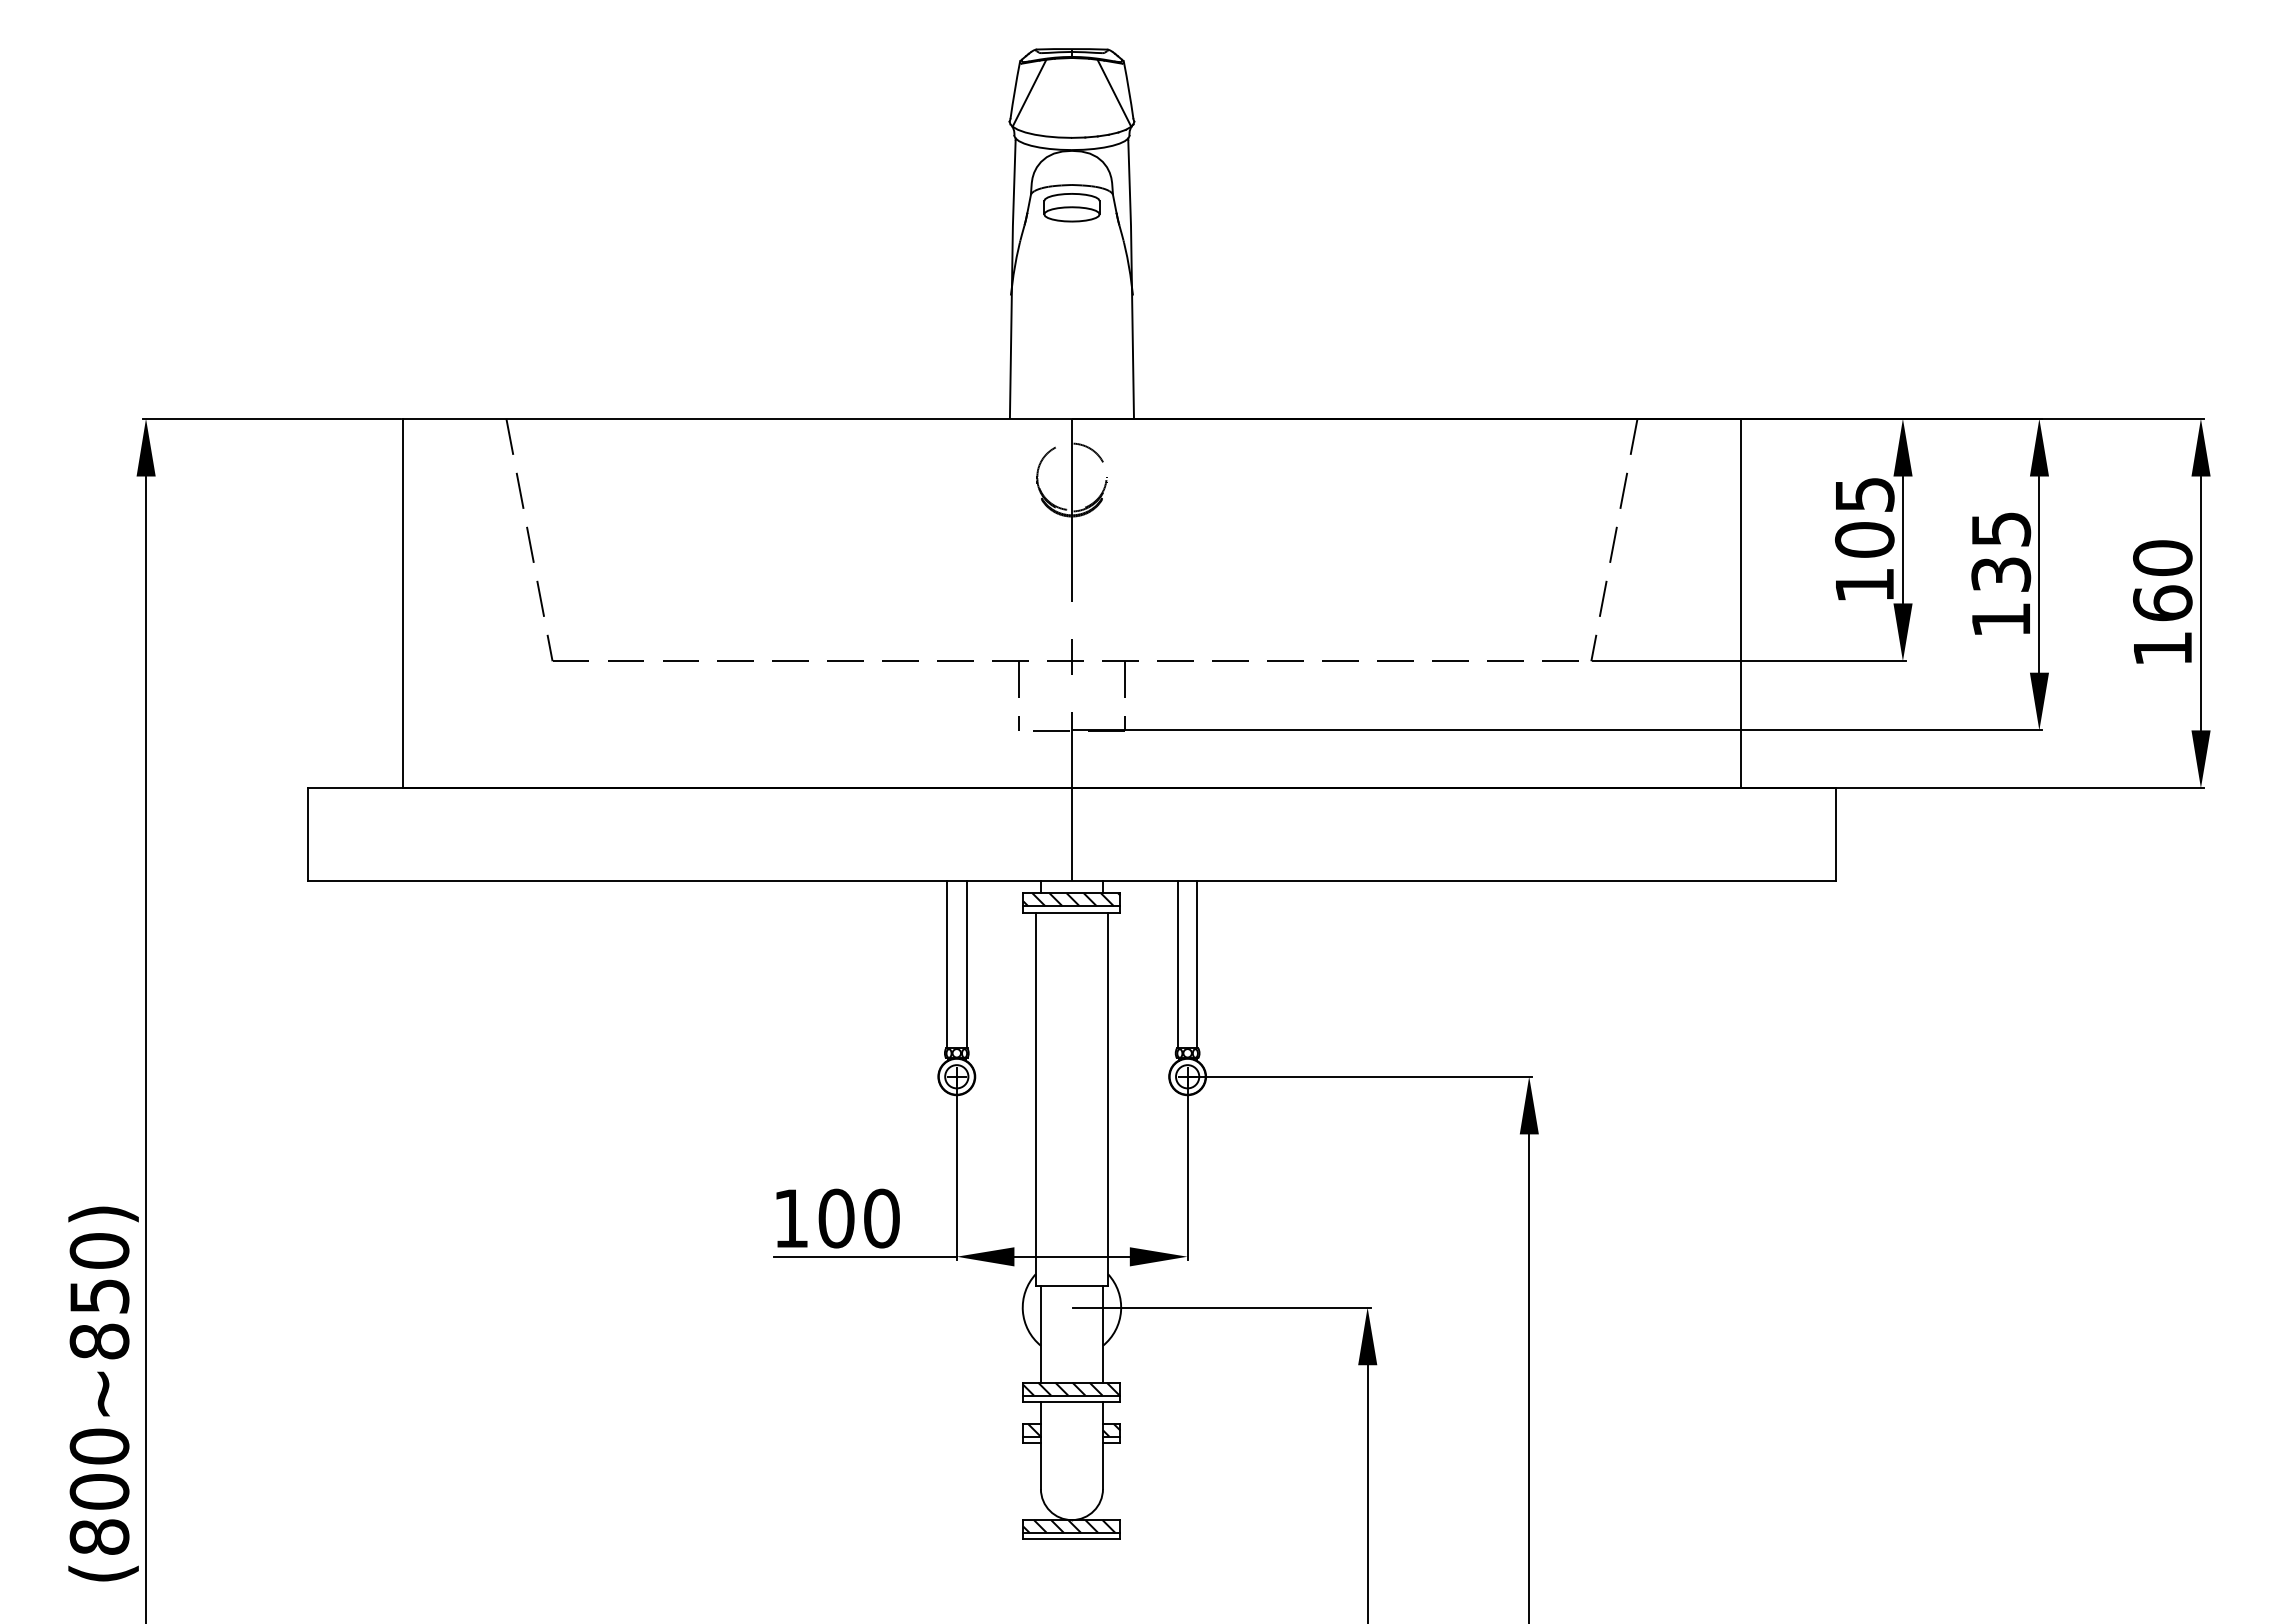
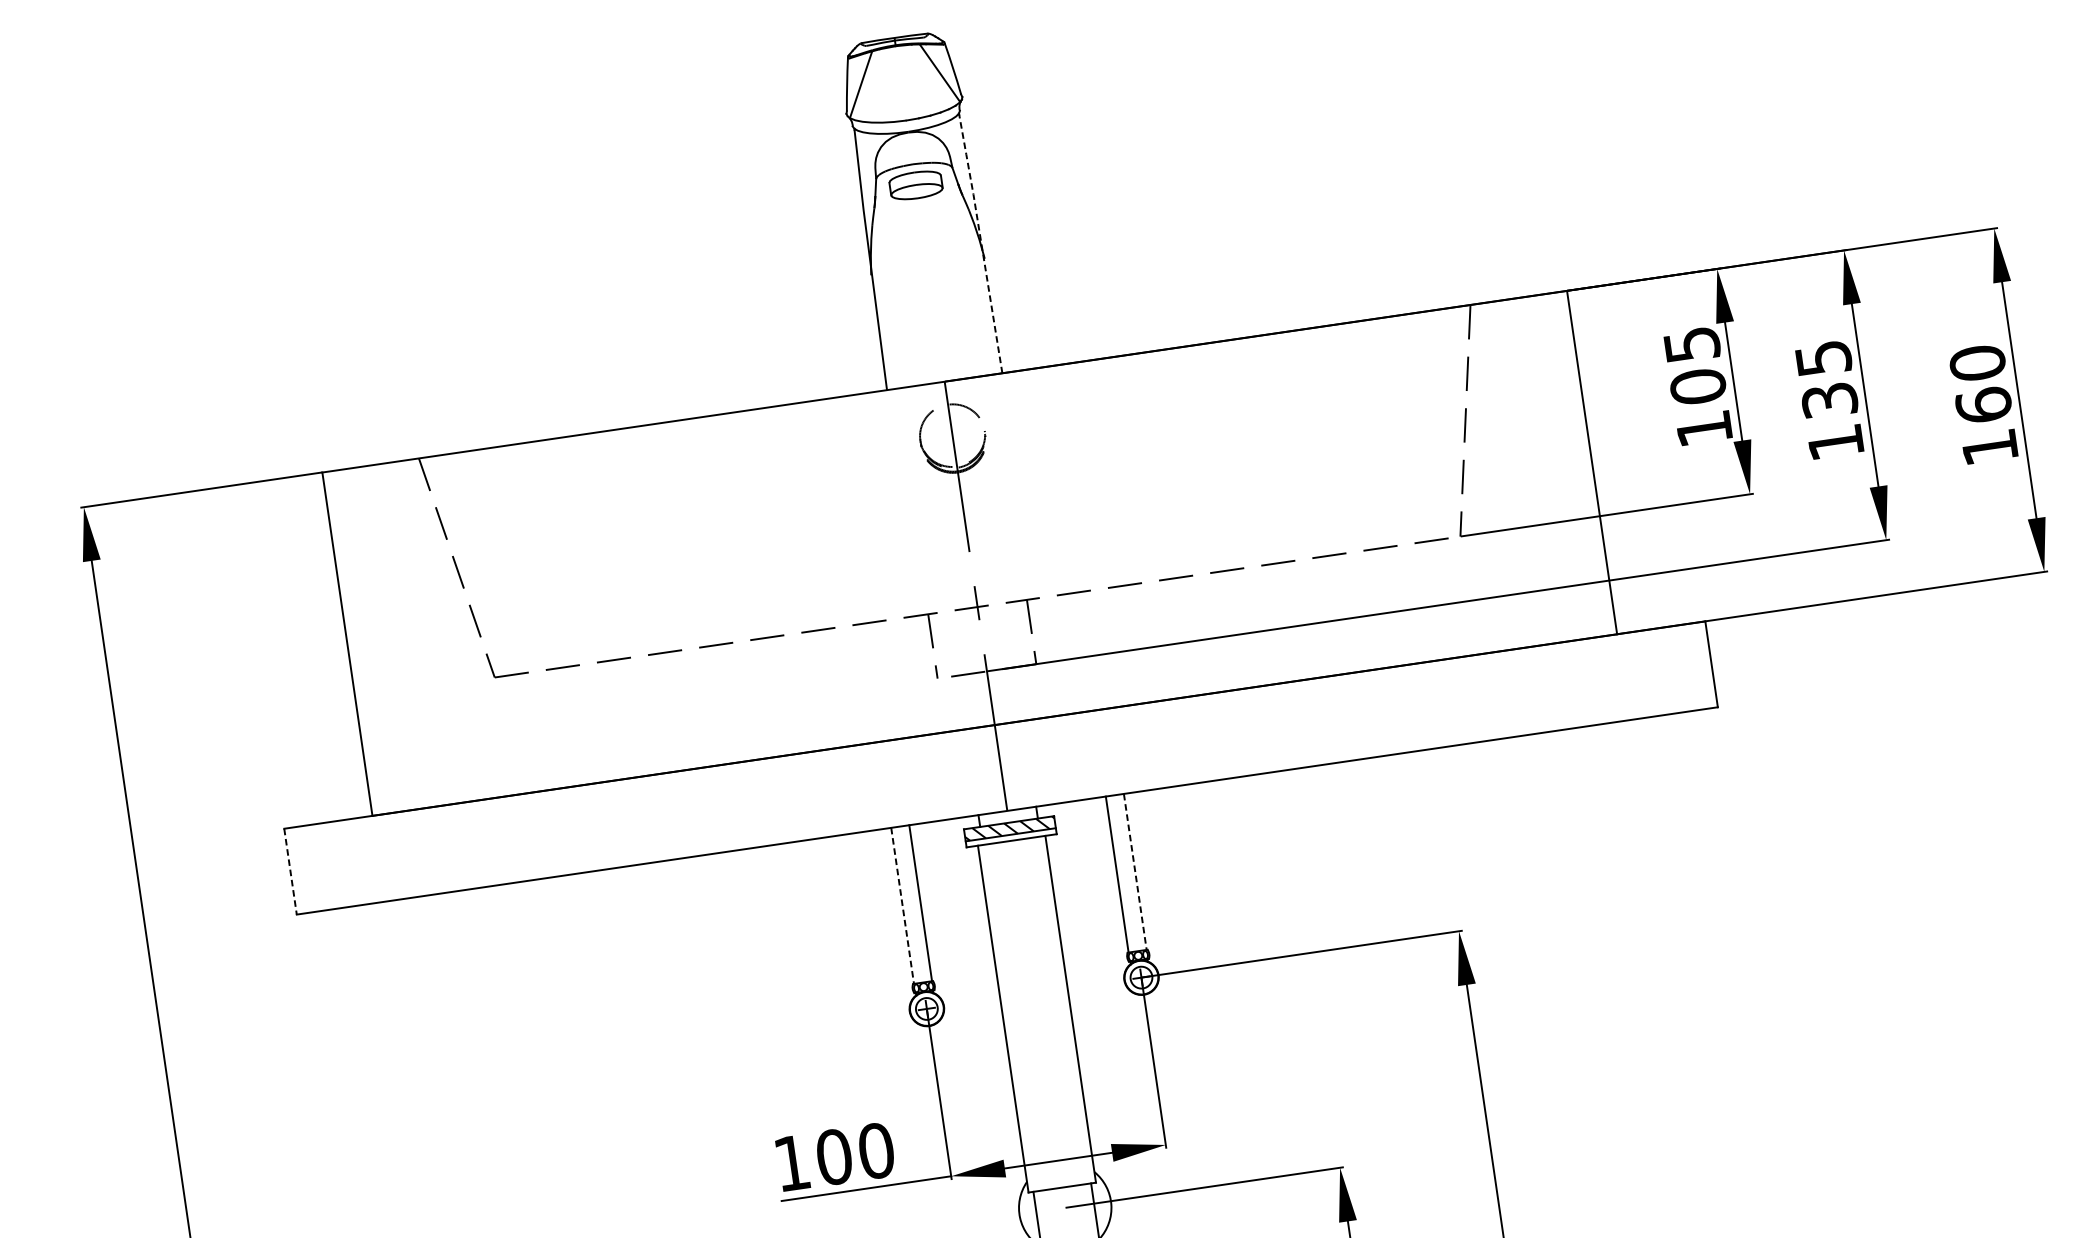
line: (1131, 278) -> (981, 243), solid -> dashed
line: (307, 834) -> (290, 871), solid -> dashed
line: (947, 964) -> (903, 905), solid -> dashed
line: (1197, 964) -> (1135, 871), solid -> dashed

